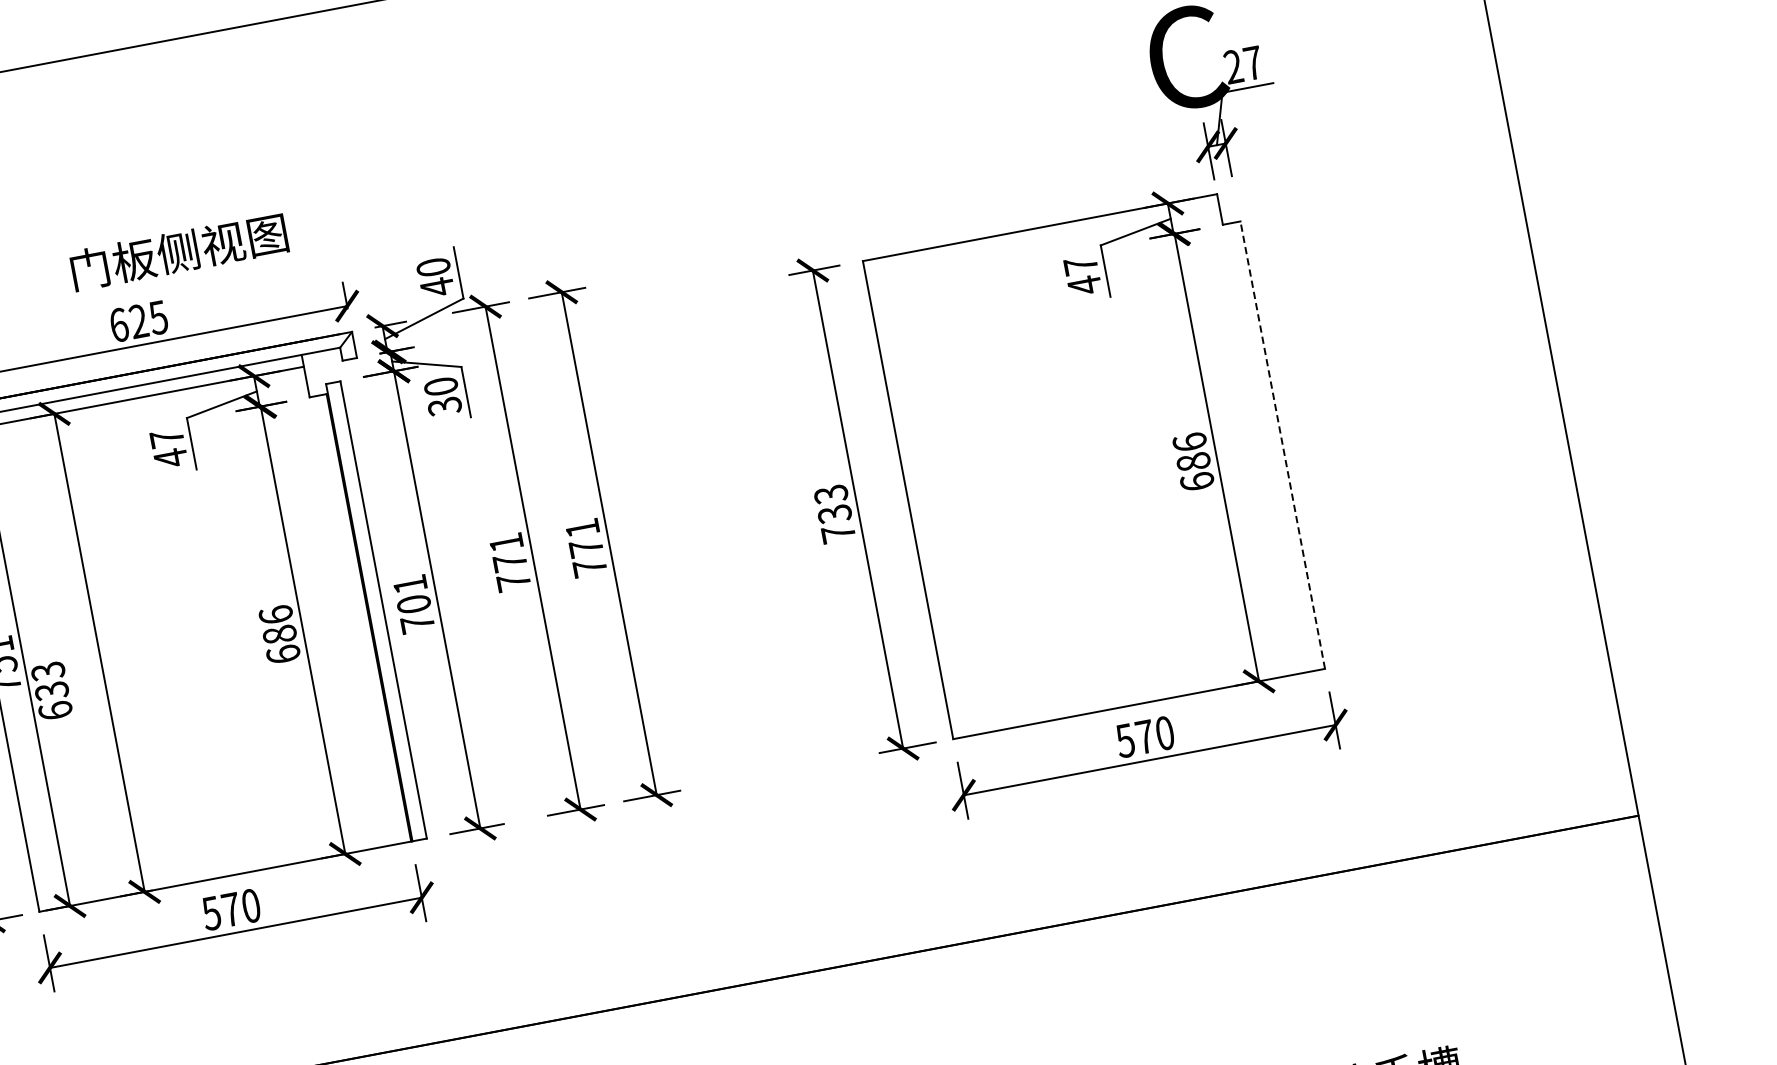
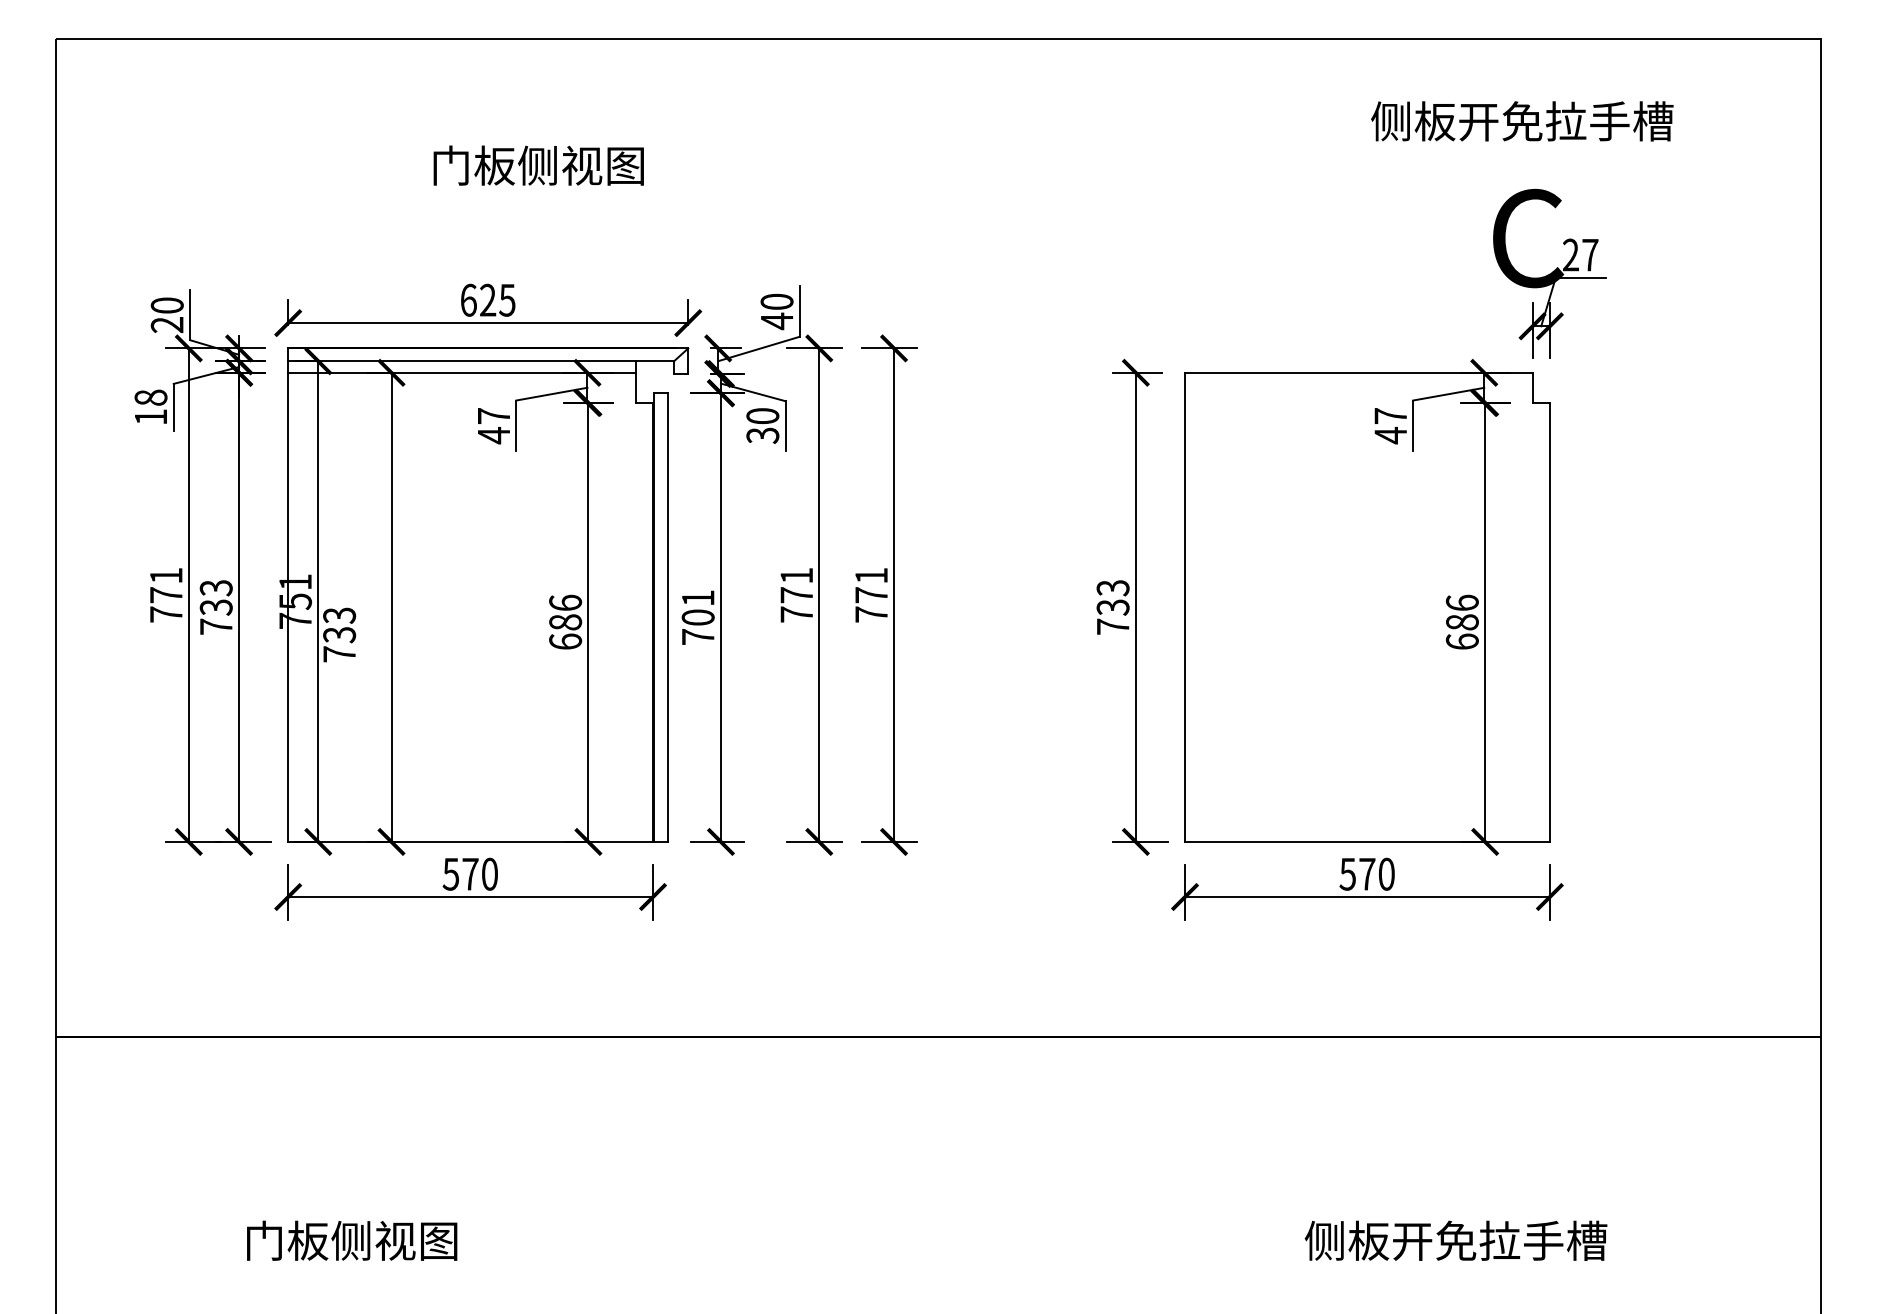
text: (178, 251) -> (538, 165), moved
line: (1282, 445) -> (1549, 622), dashed -> solid
text: (55, 710) -> (339, 654), 633 -> 733

